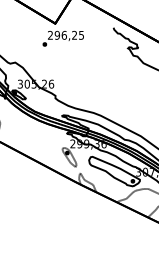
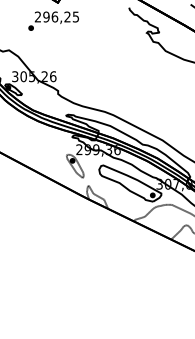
text: (63, 38) -> (53, 20), moved

